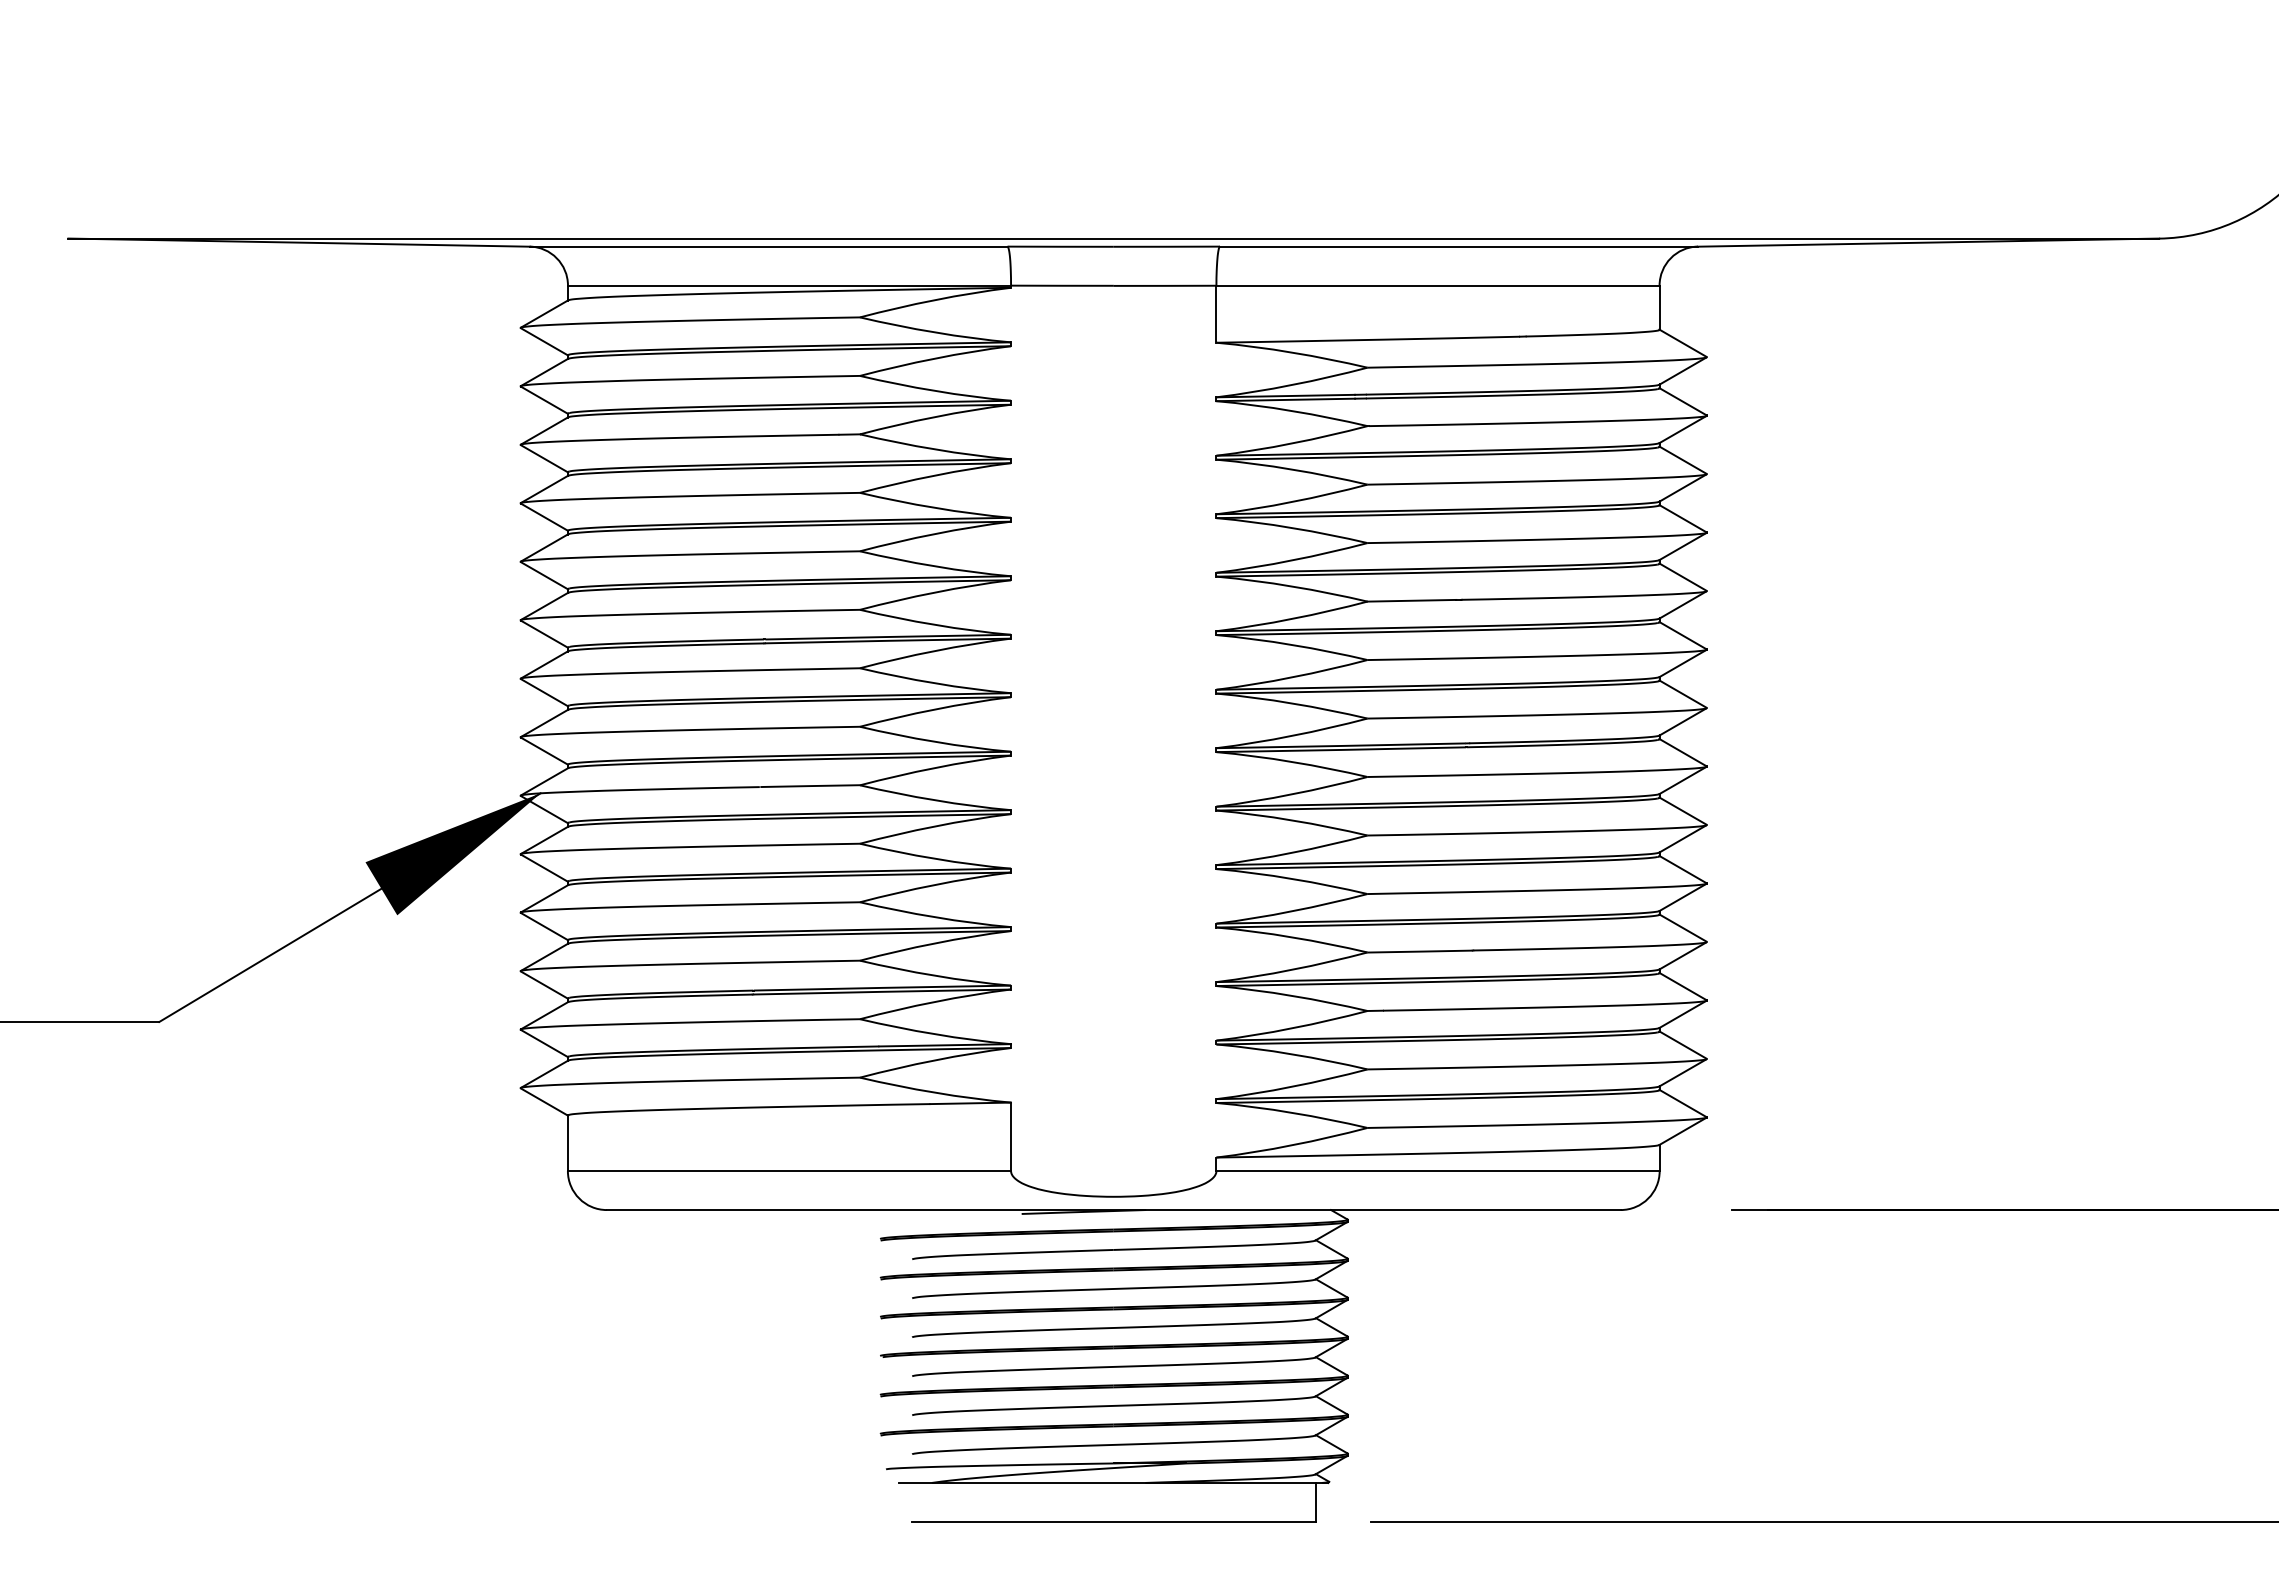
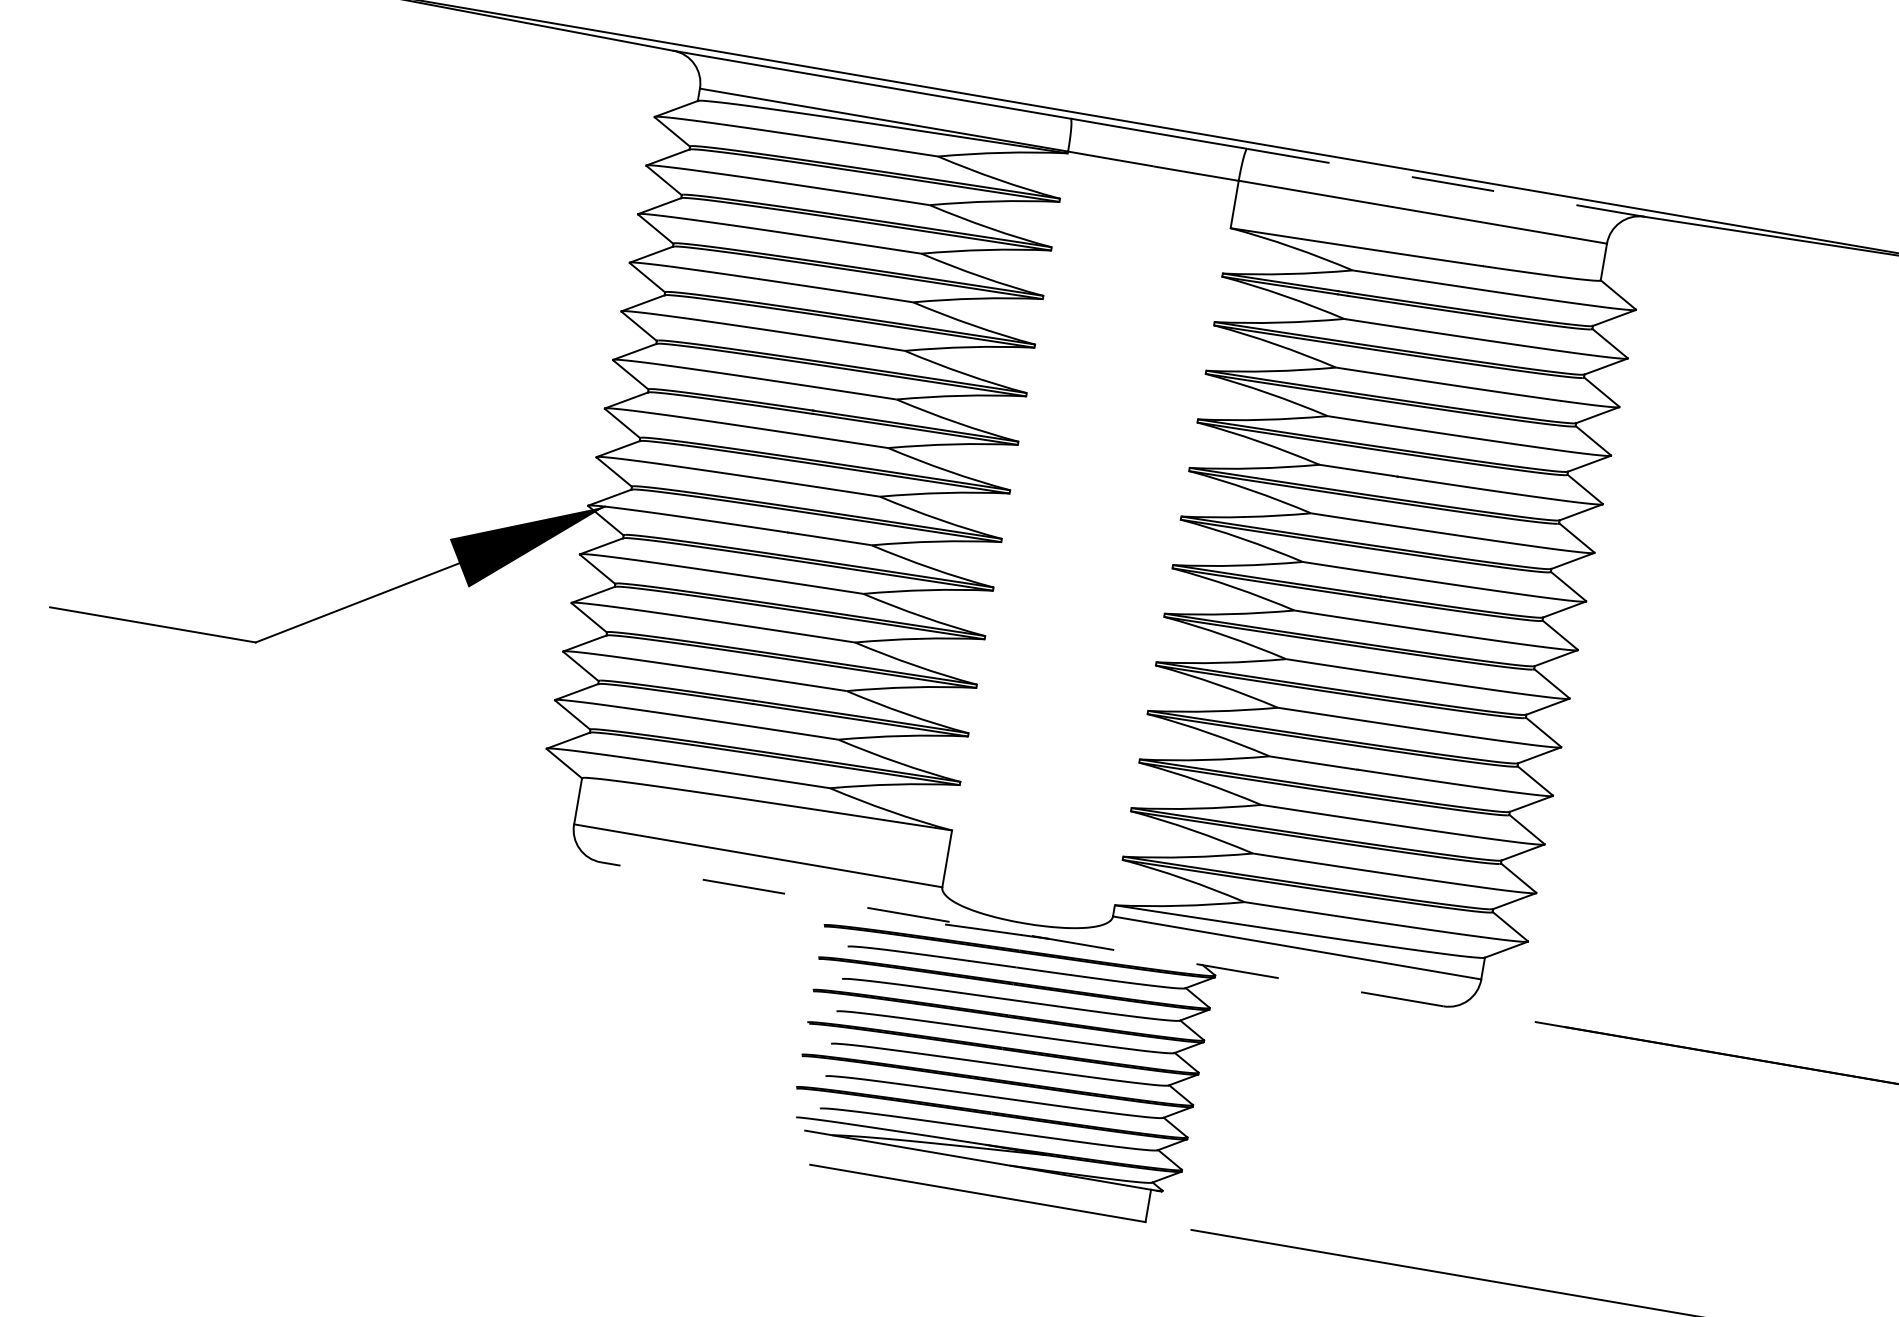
line: (1458, 246) -> (1445, 182), solid -> dashed
line: (1113, 1210) -> (1021, 934), solid -> dashed

